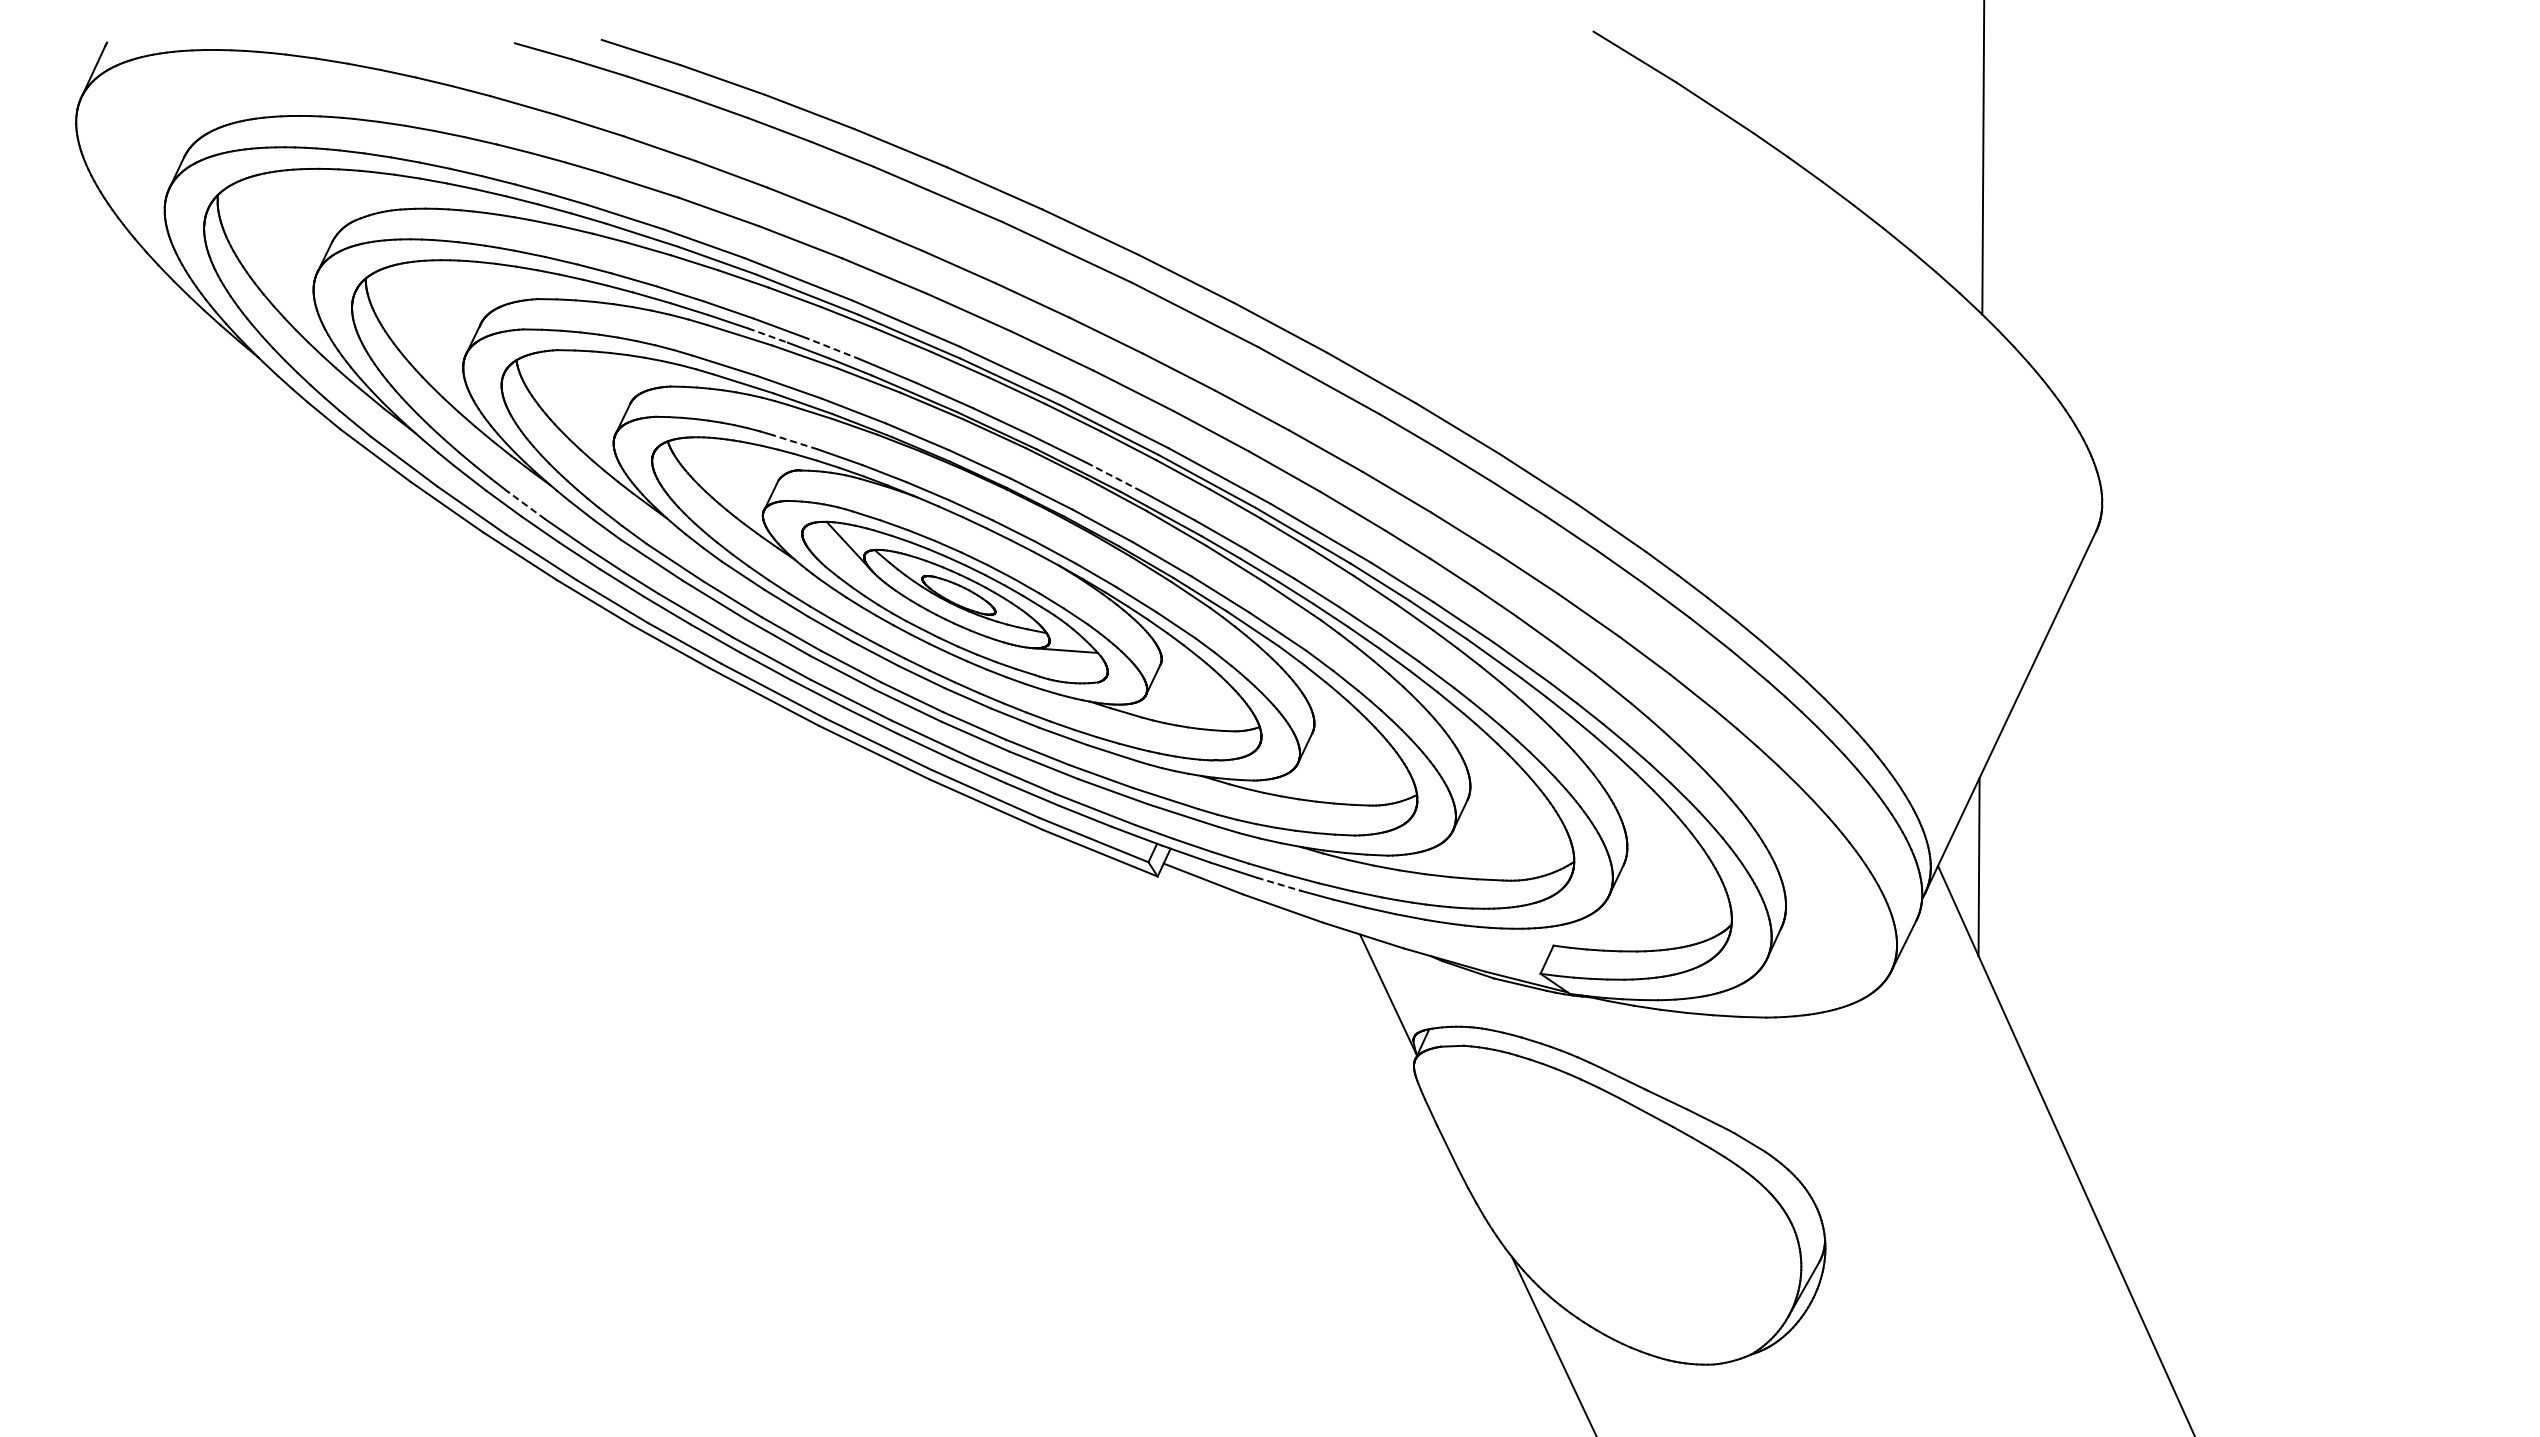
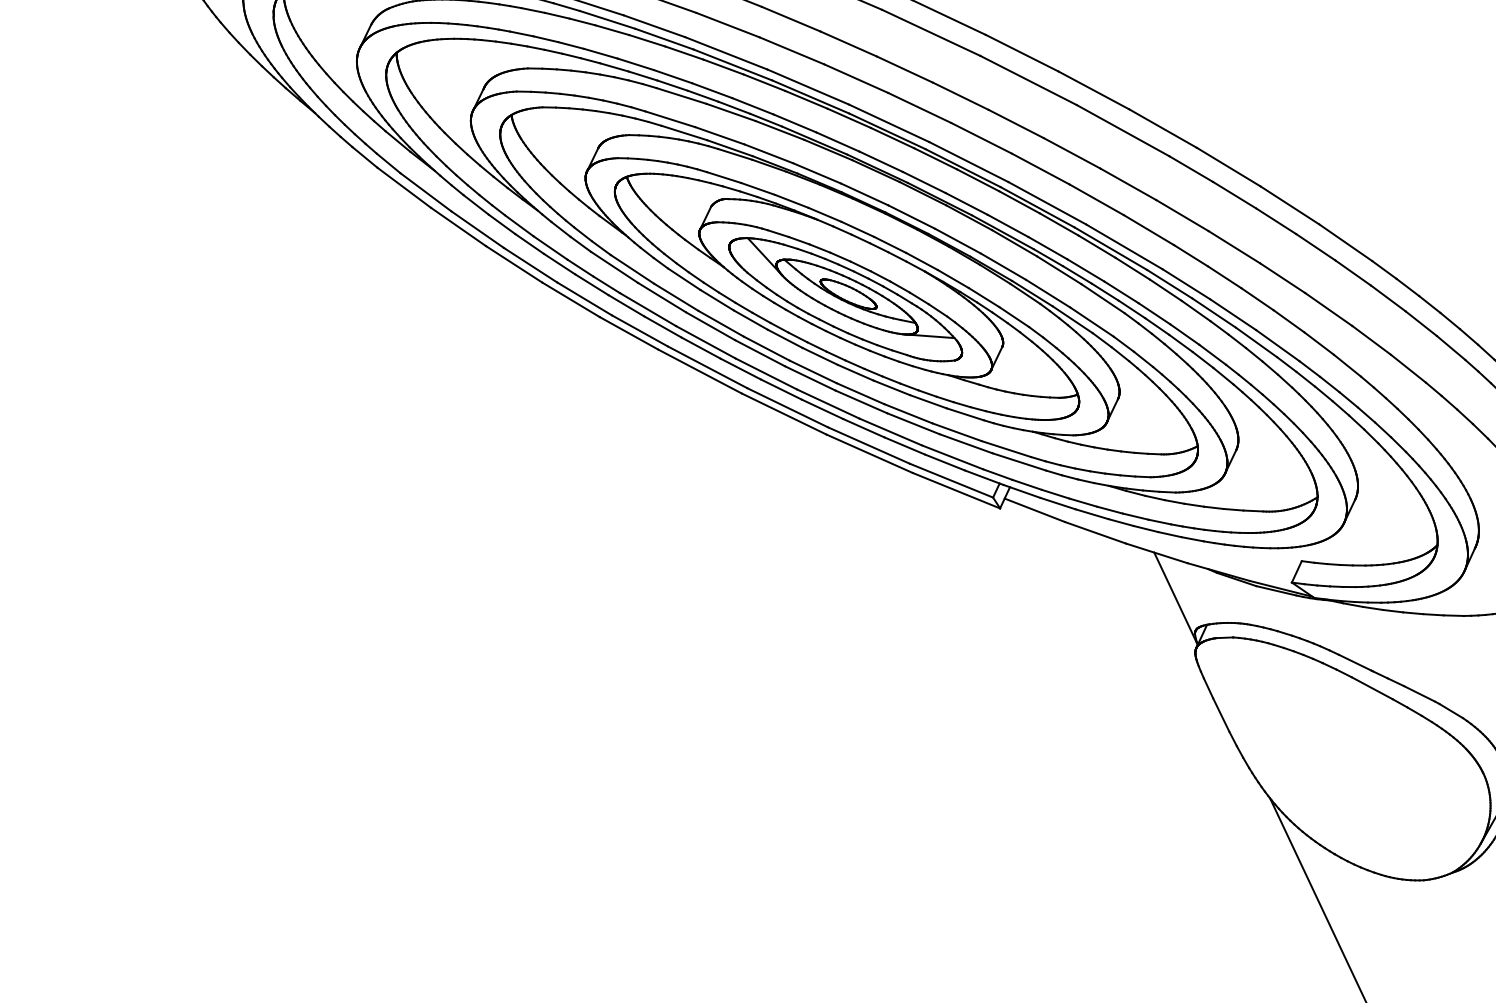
line: (768, 335) -> (703, 96), dashed -> solid
line: (832, 348) -> (752, 106), dashed -> solid
line: (795, 442) -> (724, 177), dashed -> solid
line: (1113, 476) -> (966, 203), dashed -> solid
line: (526, 505) -> (519, 225), dashed -> solid
line: (1278, 884) -> (1092, 514), dashed -> solid

